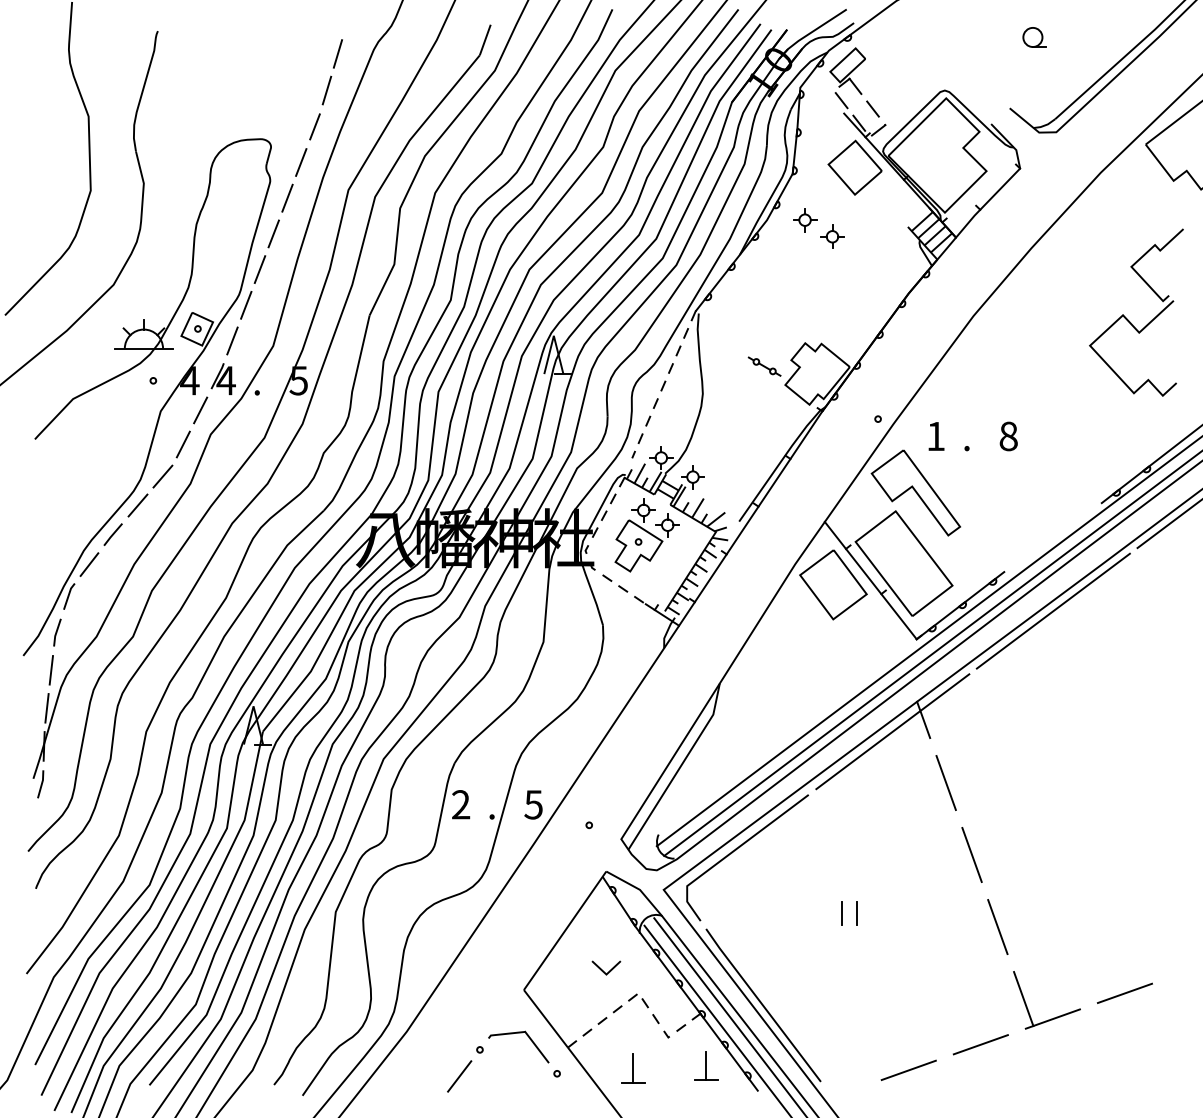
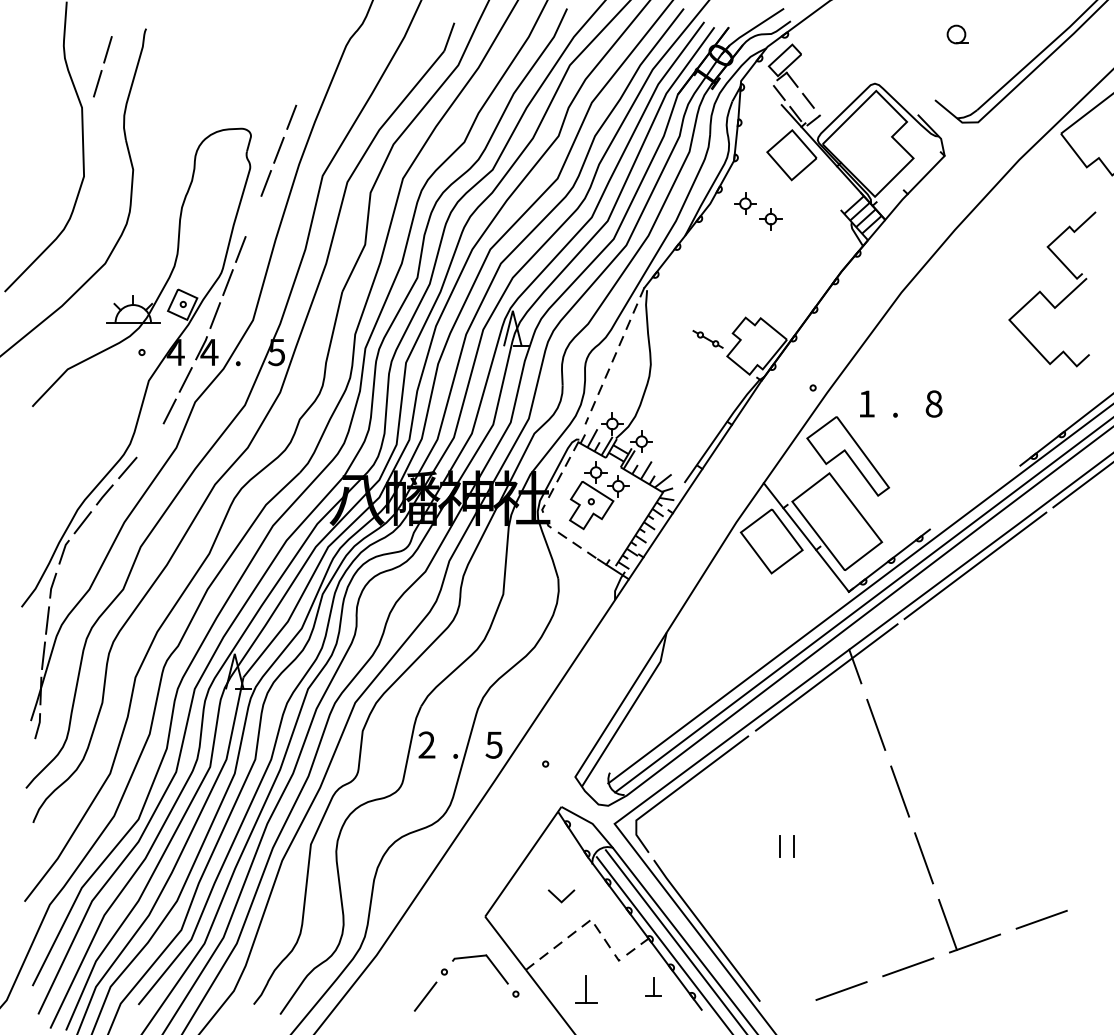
line: (333, 68) -> (103, 63), moved
line: (273, 233) -> (253, 216), removed
line: (162, 476) -> (150, 441), removed
part: (705, 1065) -> (653, 986), size x0.7

